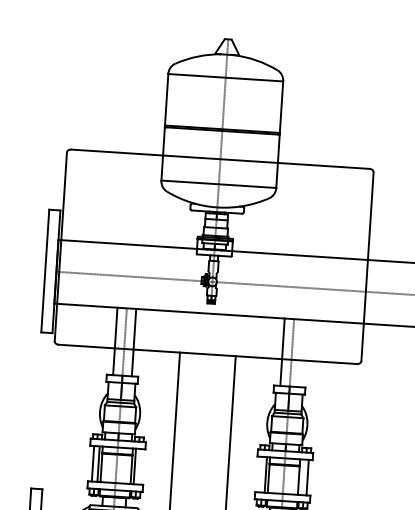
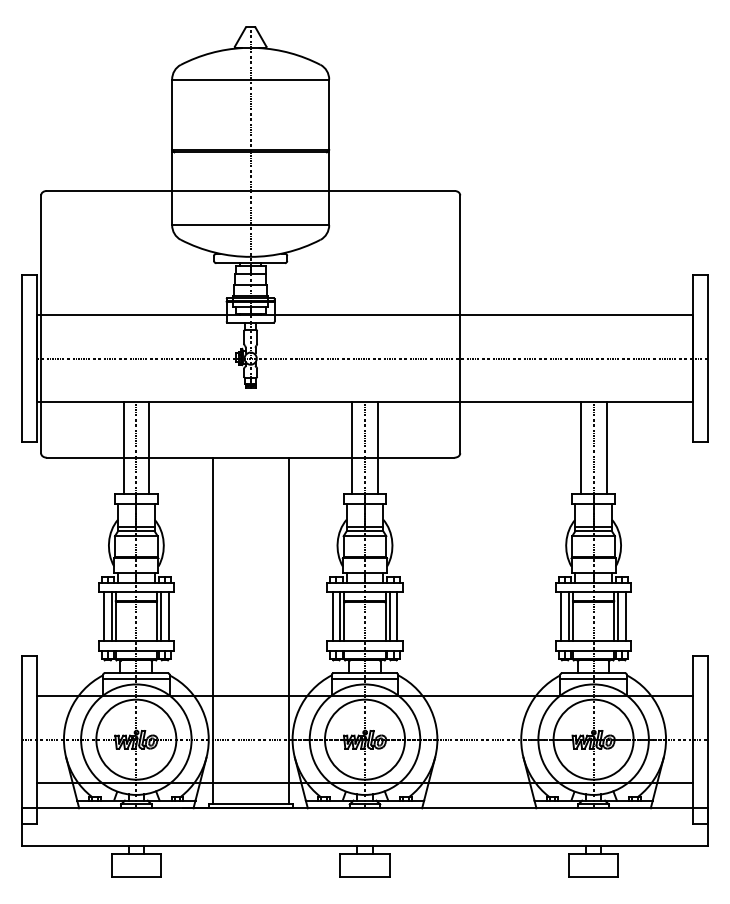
line: (301, 353) -> (377, 448), added
line: (140, 466) -> (168, 616), added
line: (260, 474) -> (332, 616), added
line: (301, 477) -> (389, 616), added

